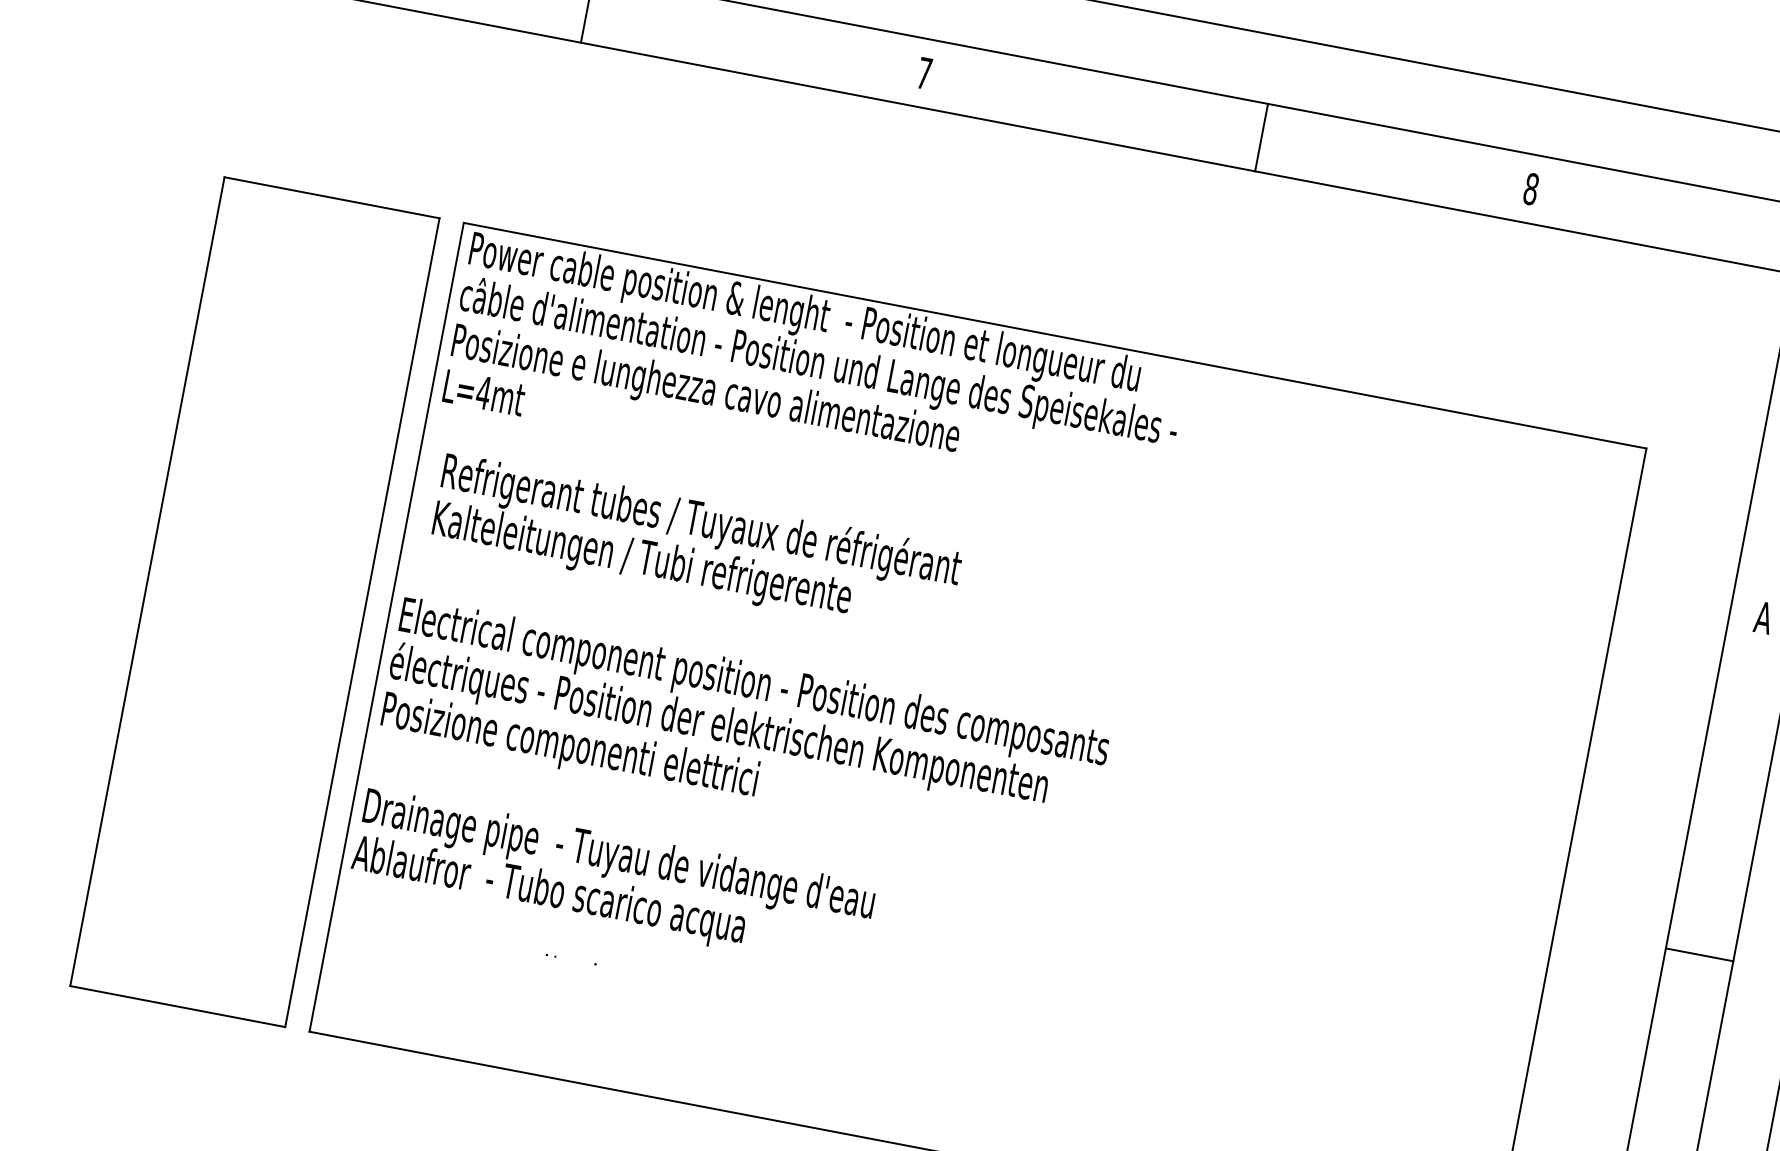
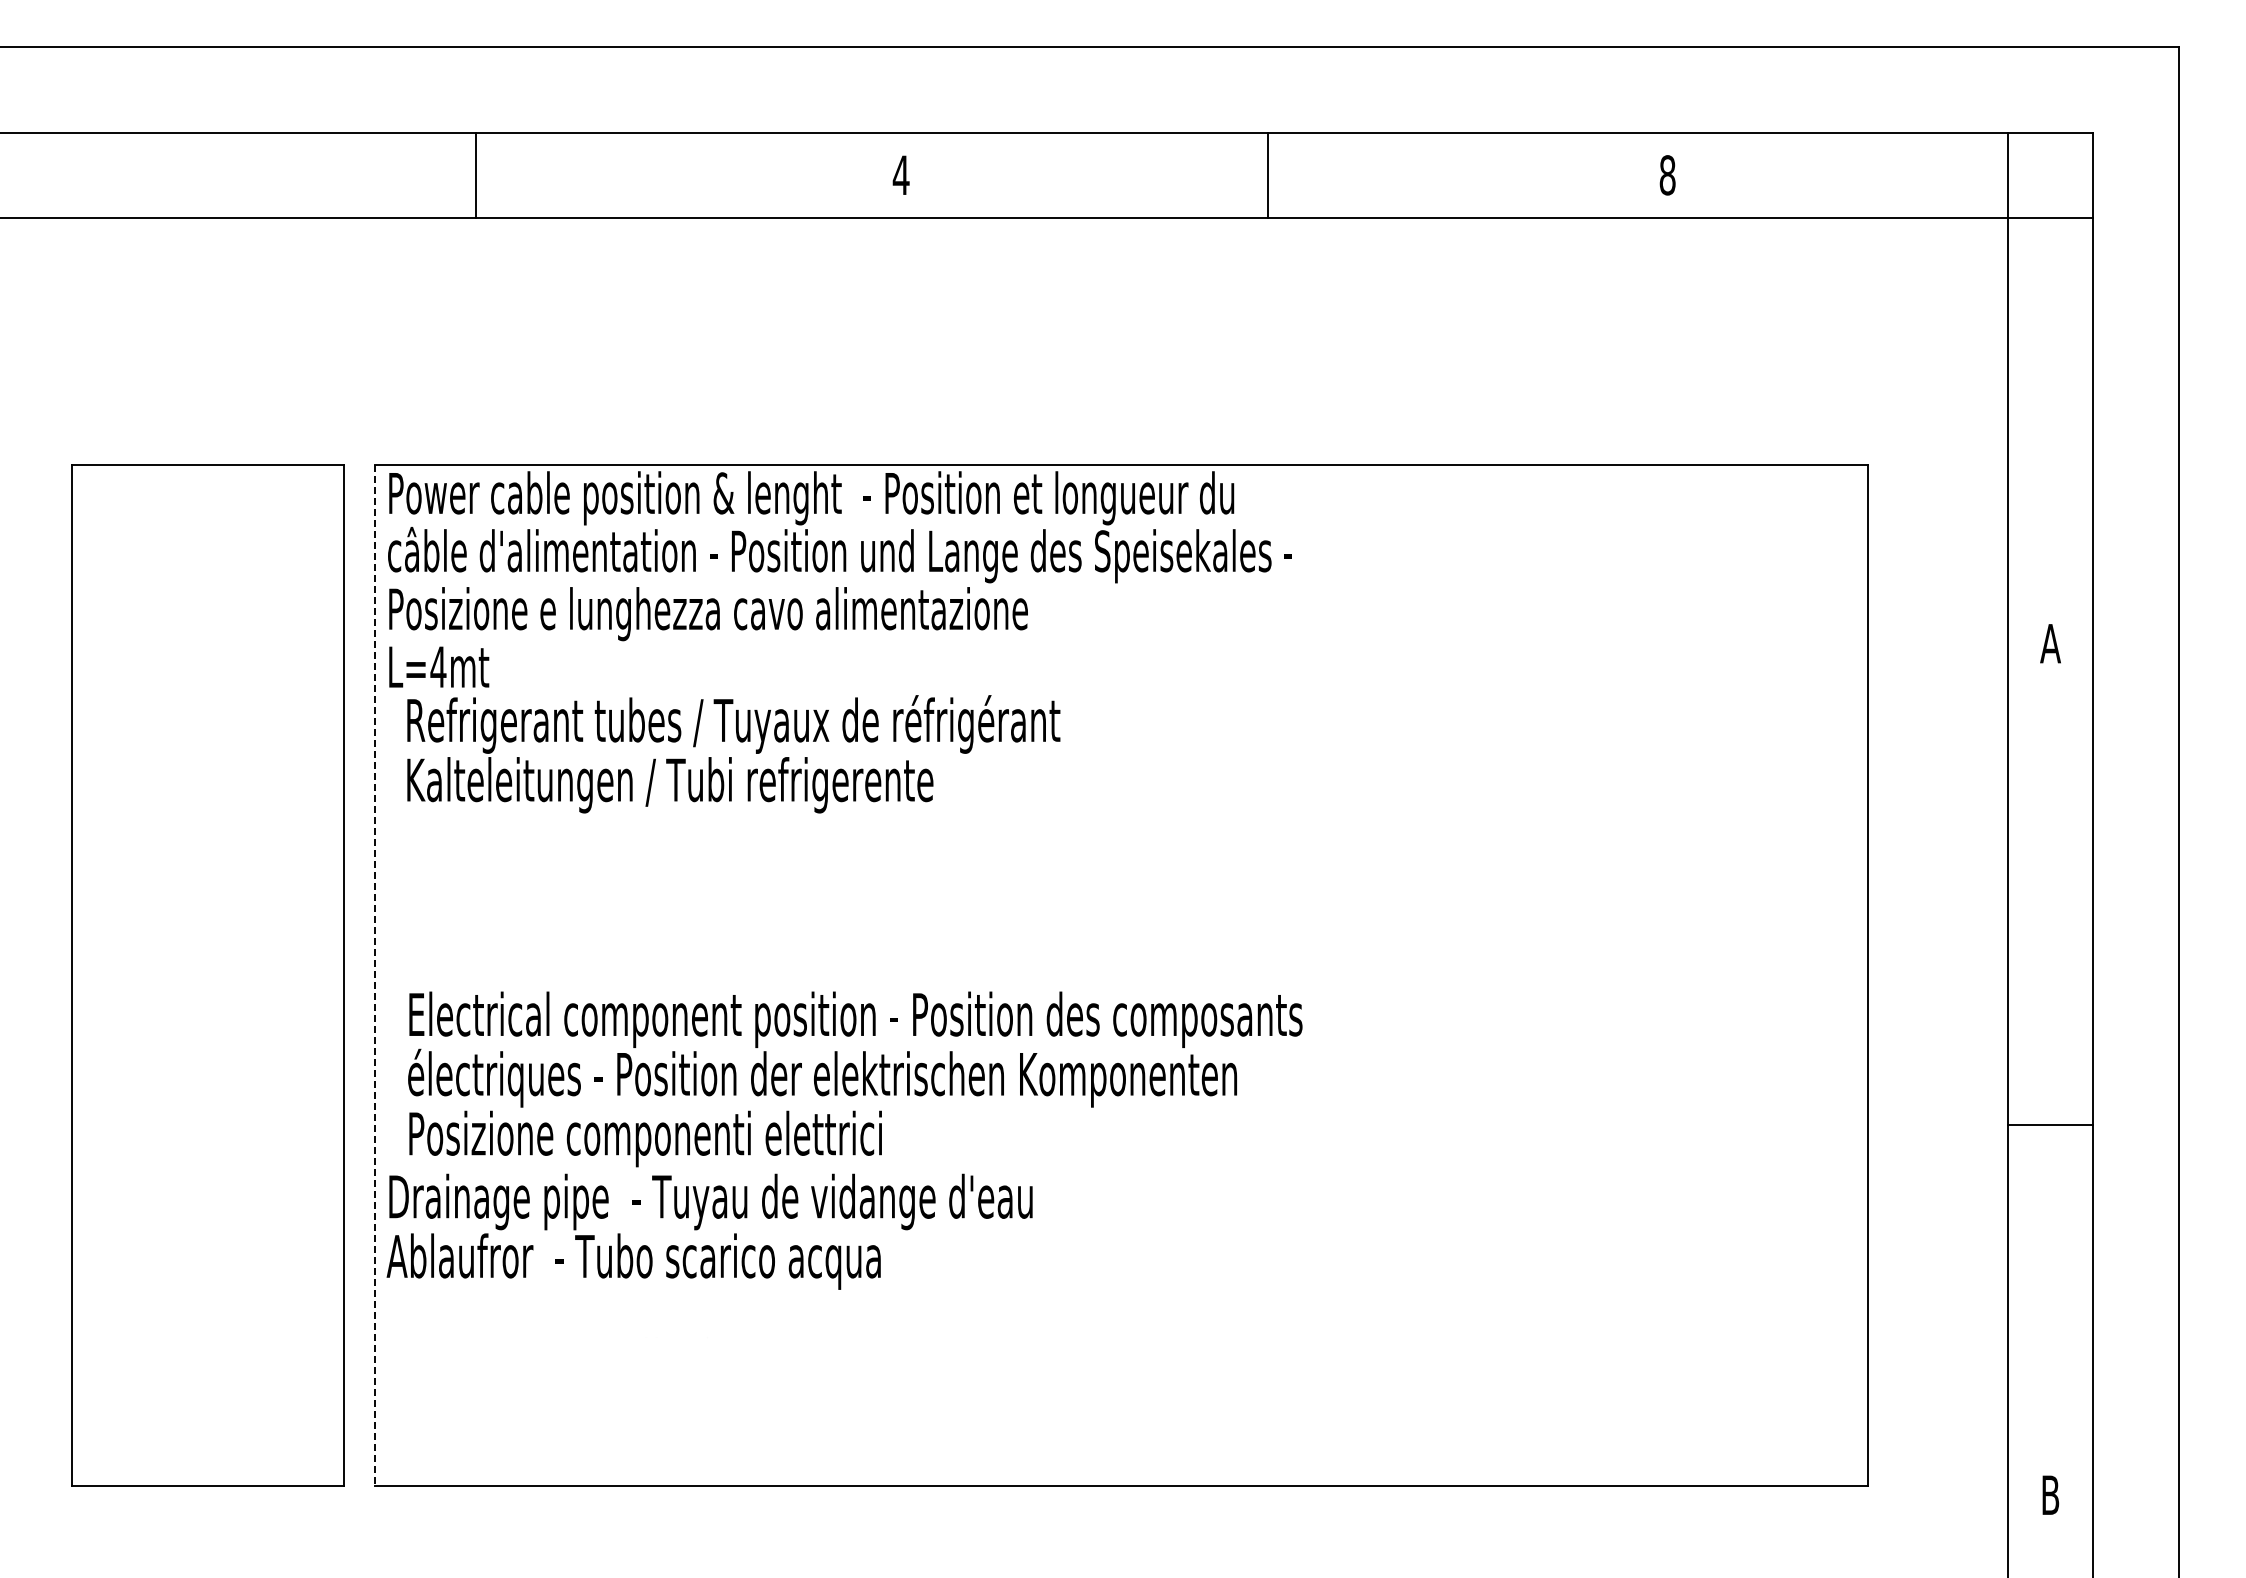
text: (923, 72) -> (900, 174), 7 -> 4
line: (1262, 137) -> (1268, 174), moved
text: (696, 546) -> (733, 754), moved
line: (386, 627) -> (374, 975), solid -> dashed
text: (744, 732) -> (855, 1079), moved
line: (1699, 954) -> (2050, 1125), moved

